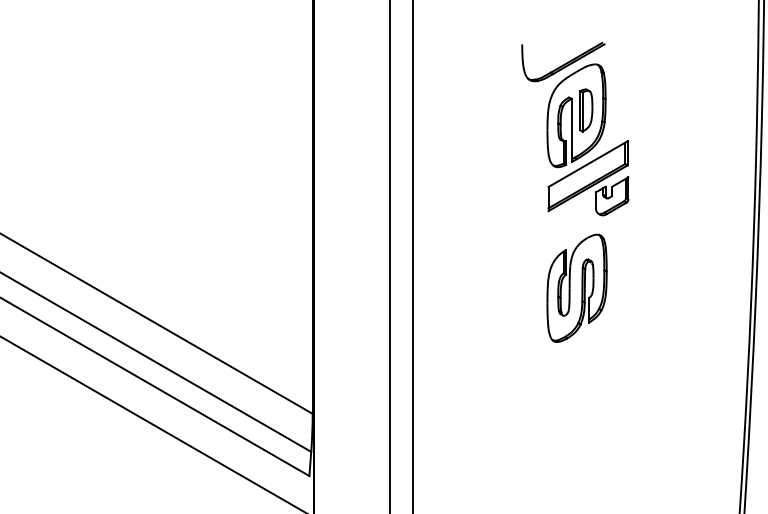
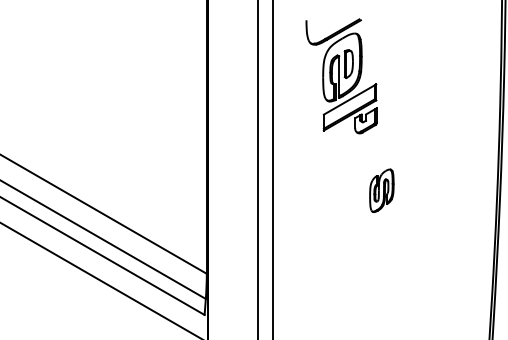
part: (575, 129) -> (341, 76), moved
part: (576, 287) -> (381, 190), size x0.6

